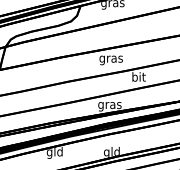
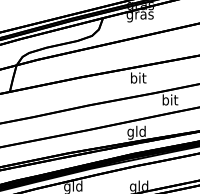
text: (110, 59) -> (137, 79), gras -> bit
text: (109, 105) -> (136, 132), gras -> gld

